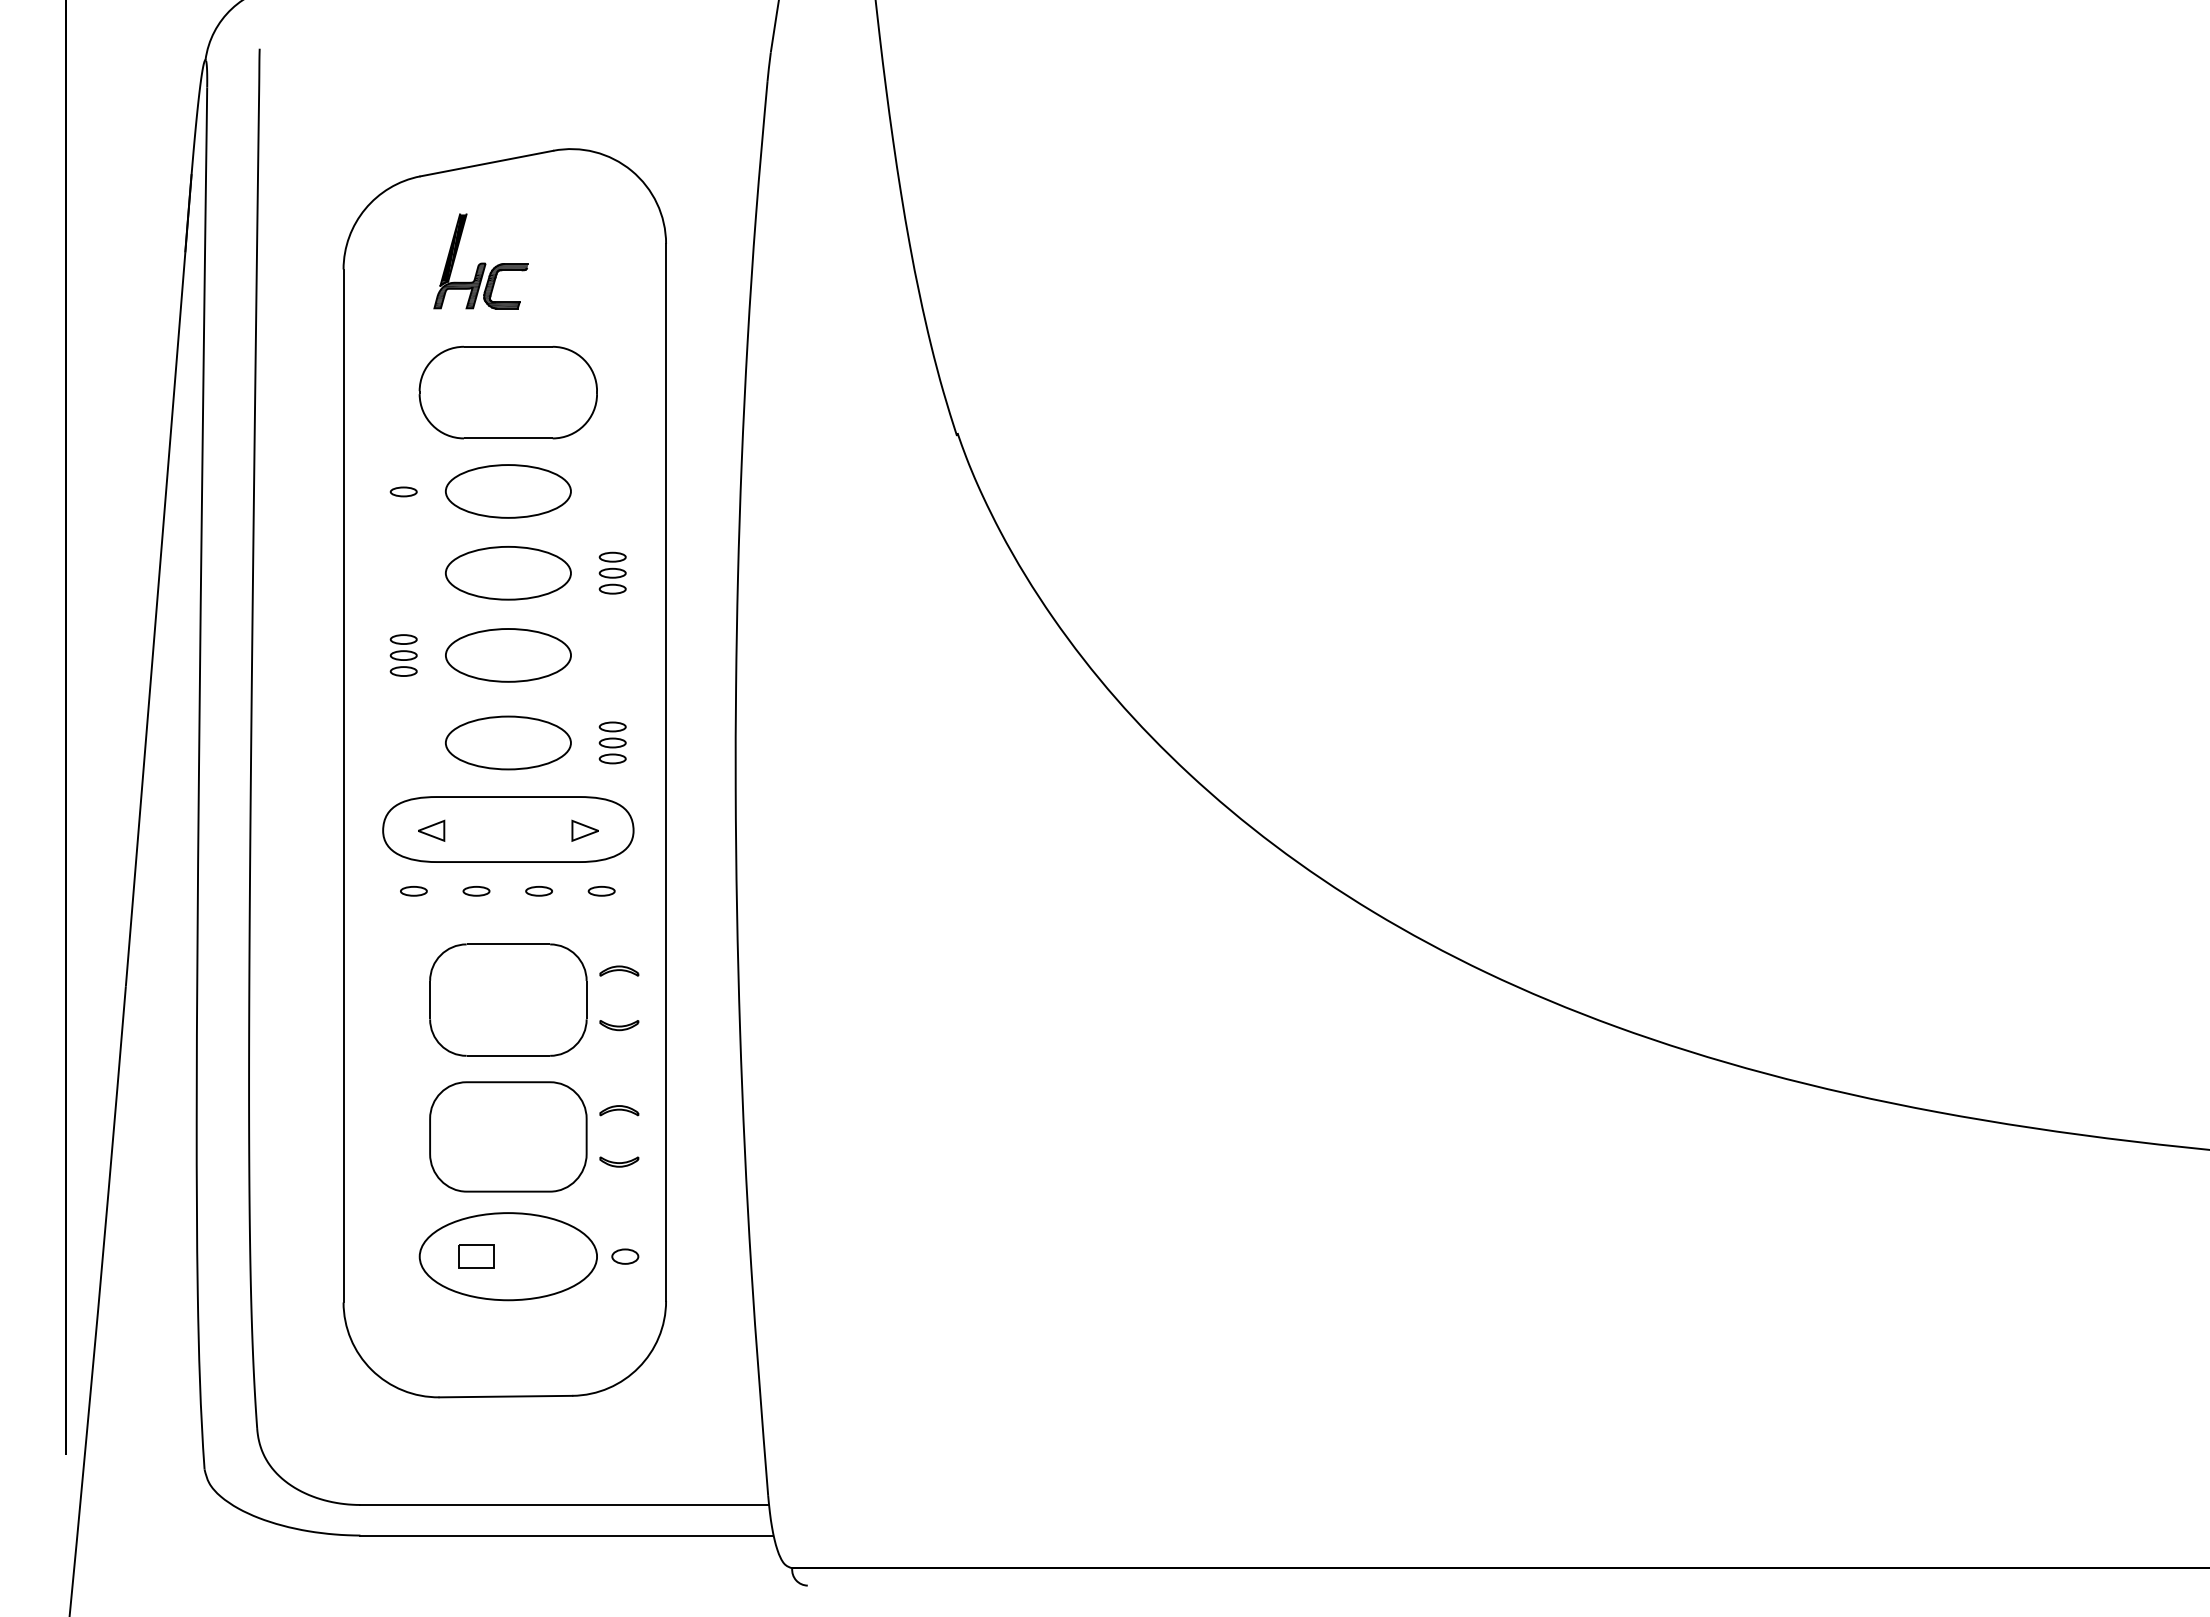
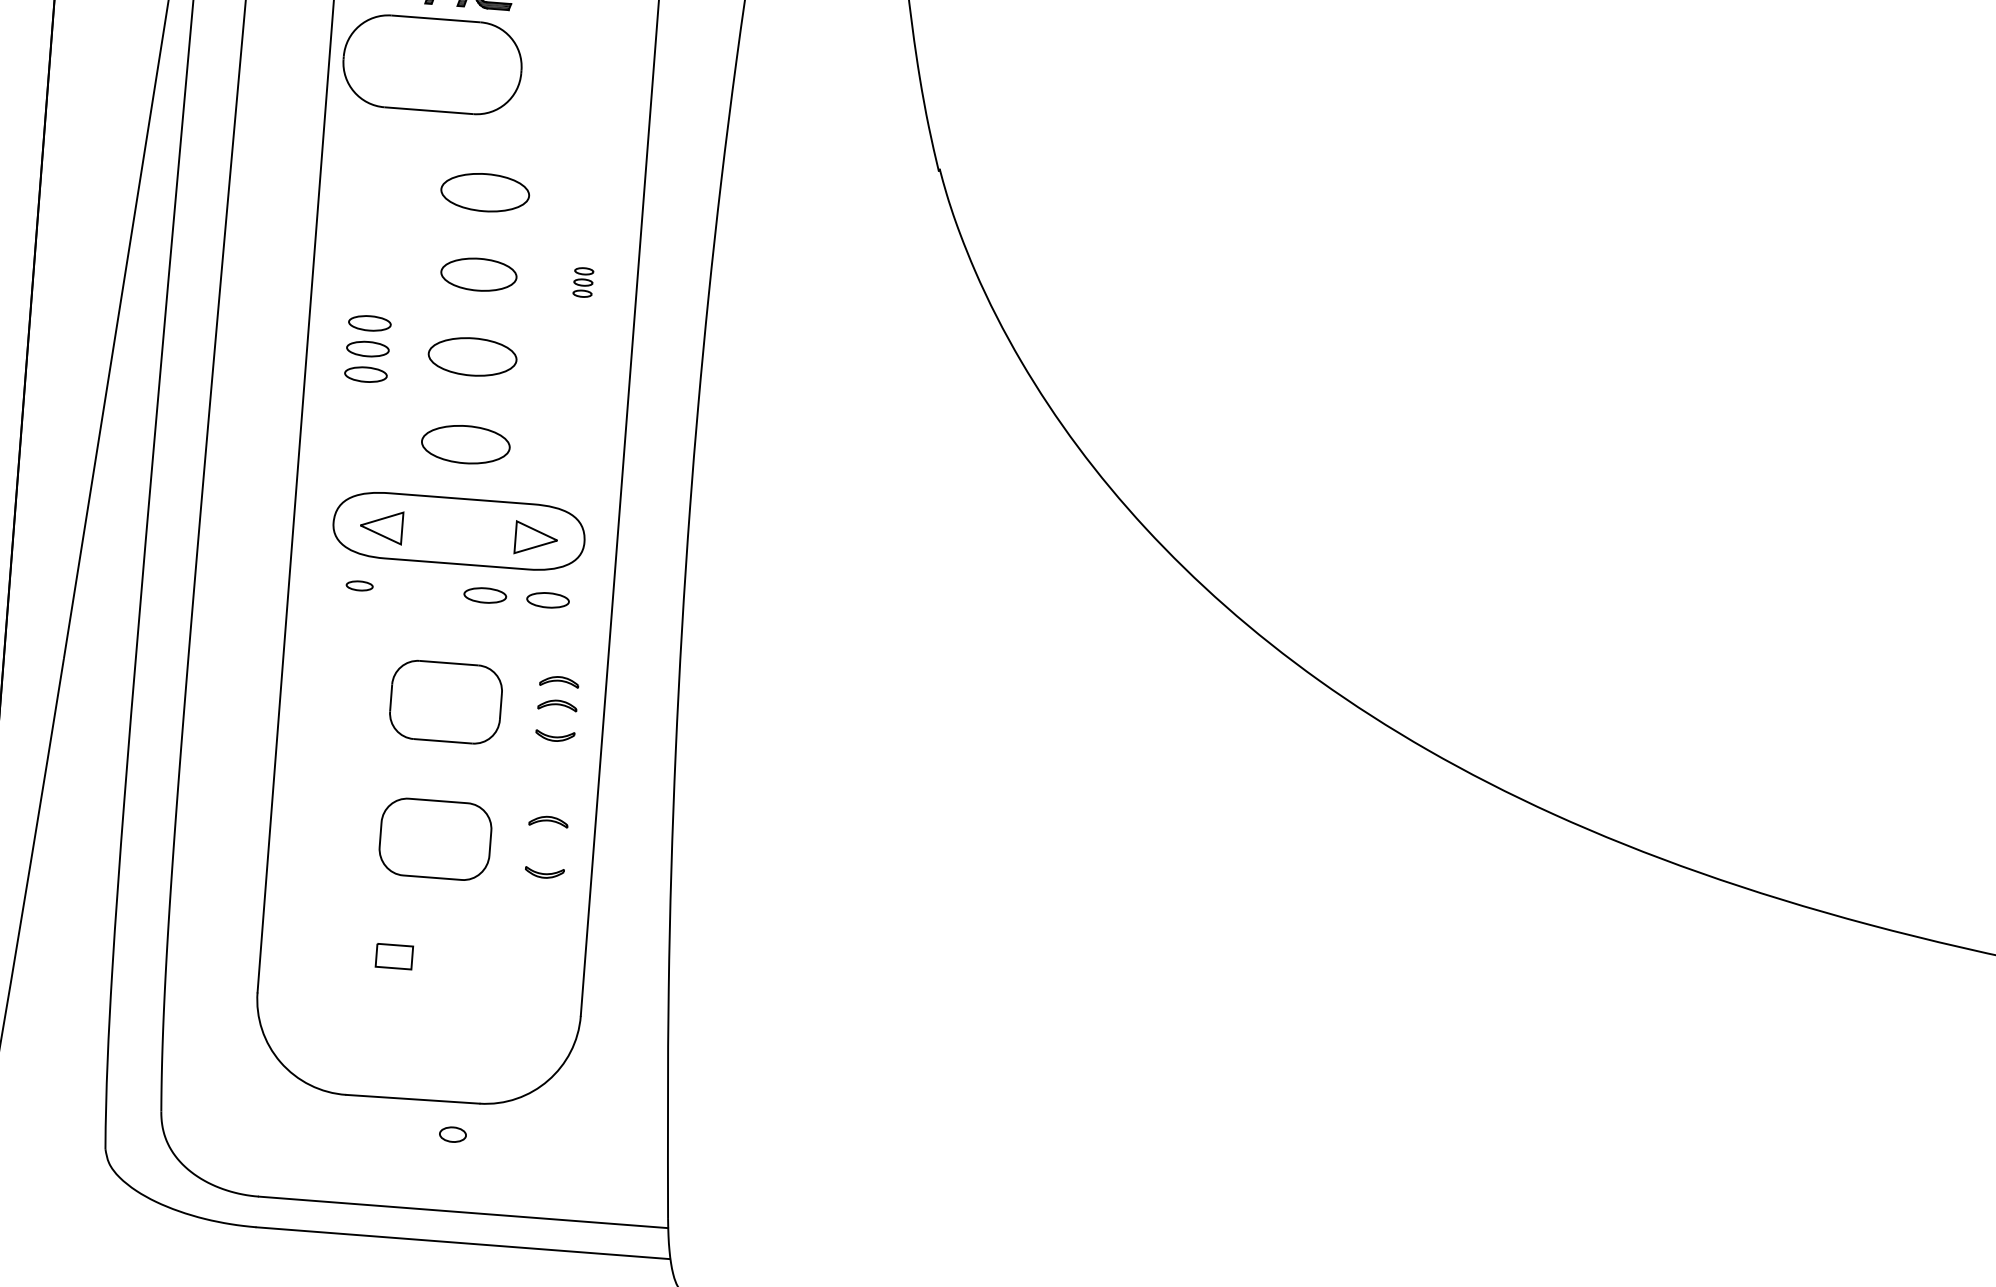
part: (507, 392) -> (431, 64), moved
part: (403, 491) -> (380, 184), removed
part: (508, 491) -> (485, 192), size x0.7
part: (612, 572) -> (583, 281), size x0.7
part: (508, 573) -> (479, 274), size x0.6
part: (403, 655) -> (367, 348), size x1.6
part: (508, 655) -> (472, 357), size x0.7
part: (508, 742) -> (465, 444), size x0.7
part: (612, 742) -> (570, 452), removed
part: (431, 830) -> (382, 526), size x1.6
part: (584, 830) -> (535, 538), size x1.6
part: (476, 891) -> (422, 590), removed
part: (538, 891) -> (484, 595), size x1.6
part: (601, 891) -> (547, 600), size x1.6
part: (619, 994) -> (557, 705), added
part: (508, 999) -> (446, 701), size x0.7
part: (508, 1136) -> (435, 838), size x0.7
part: (507, 1256) -> (425, 959), removed
part: (625, 1256) -> (453, 1134), moved

